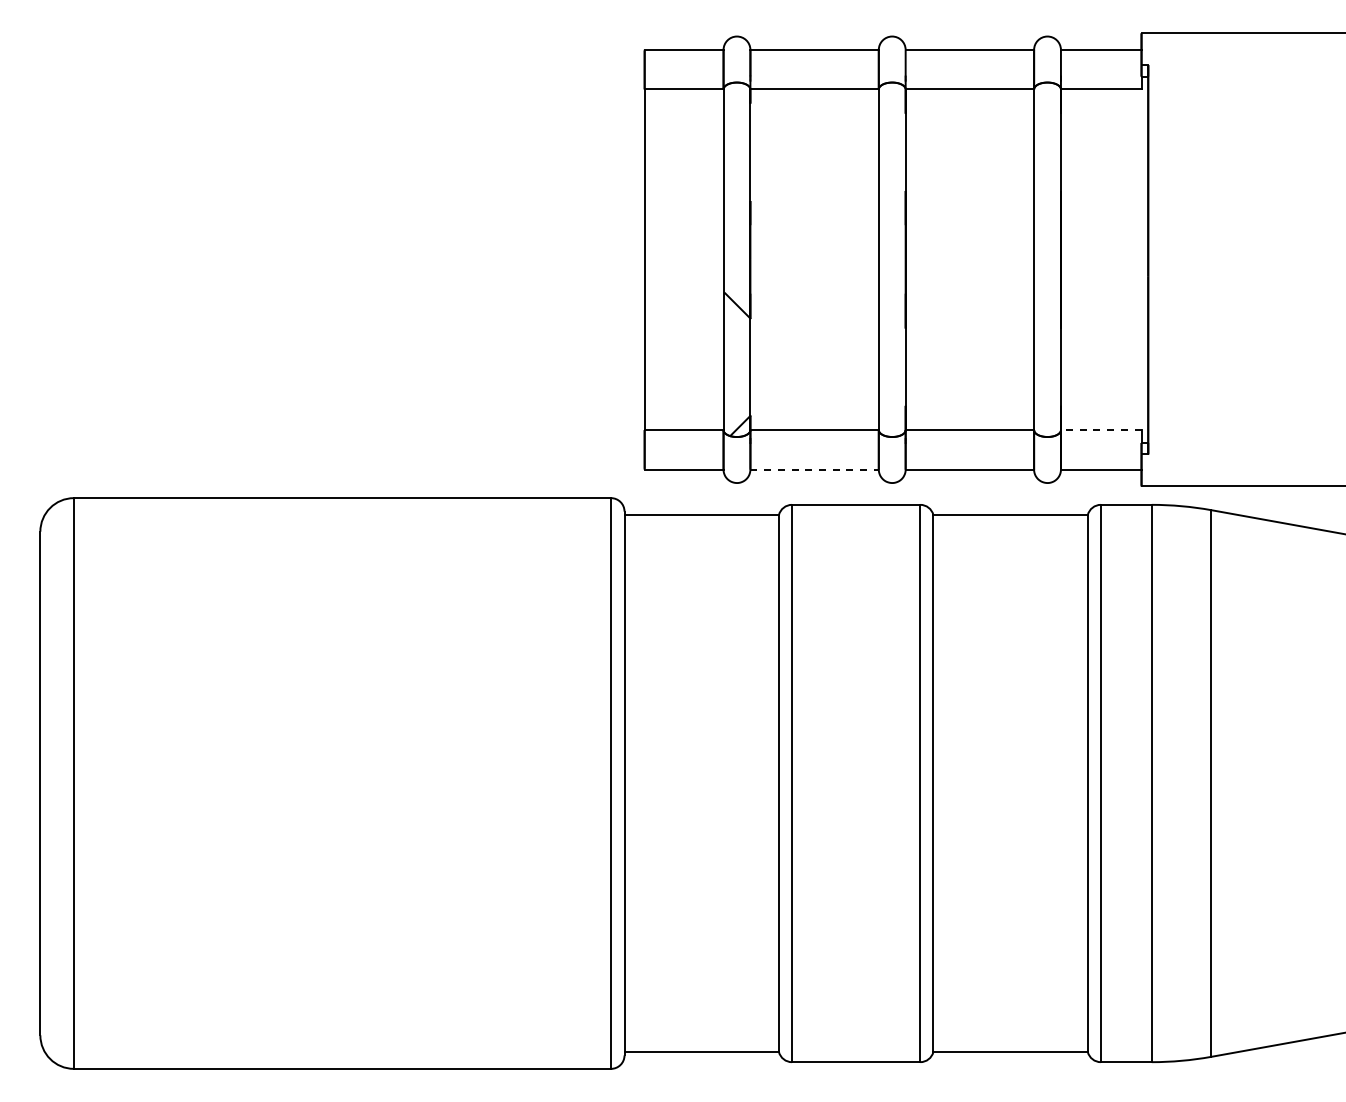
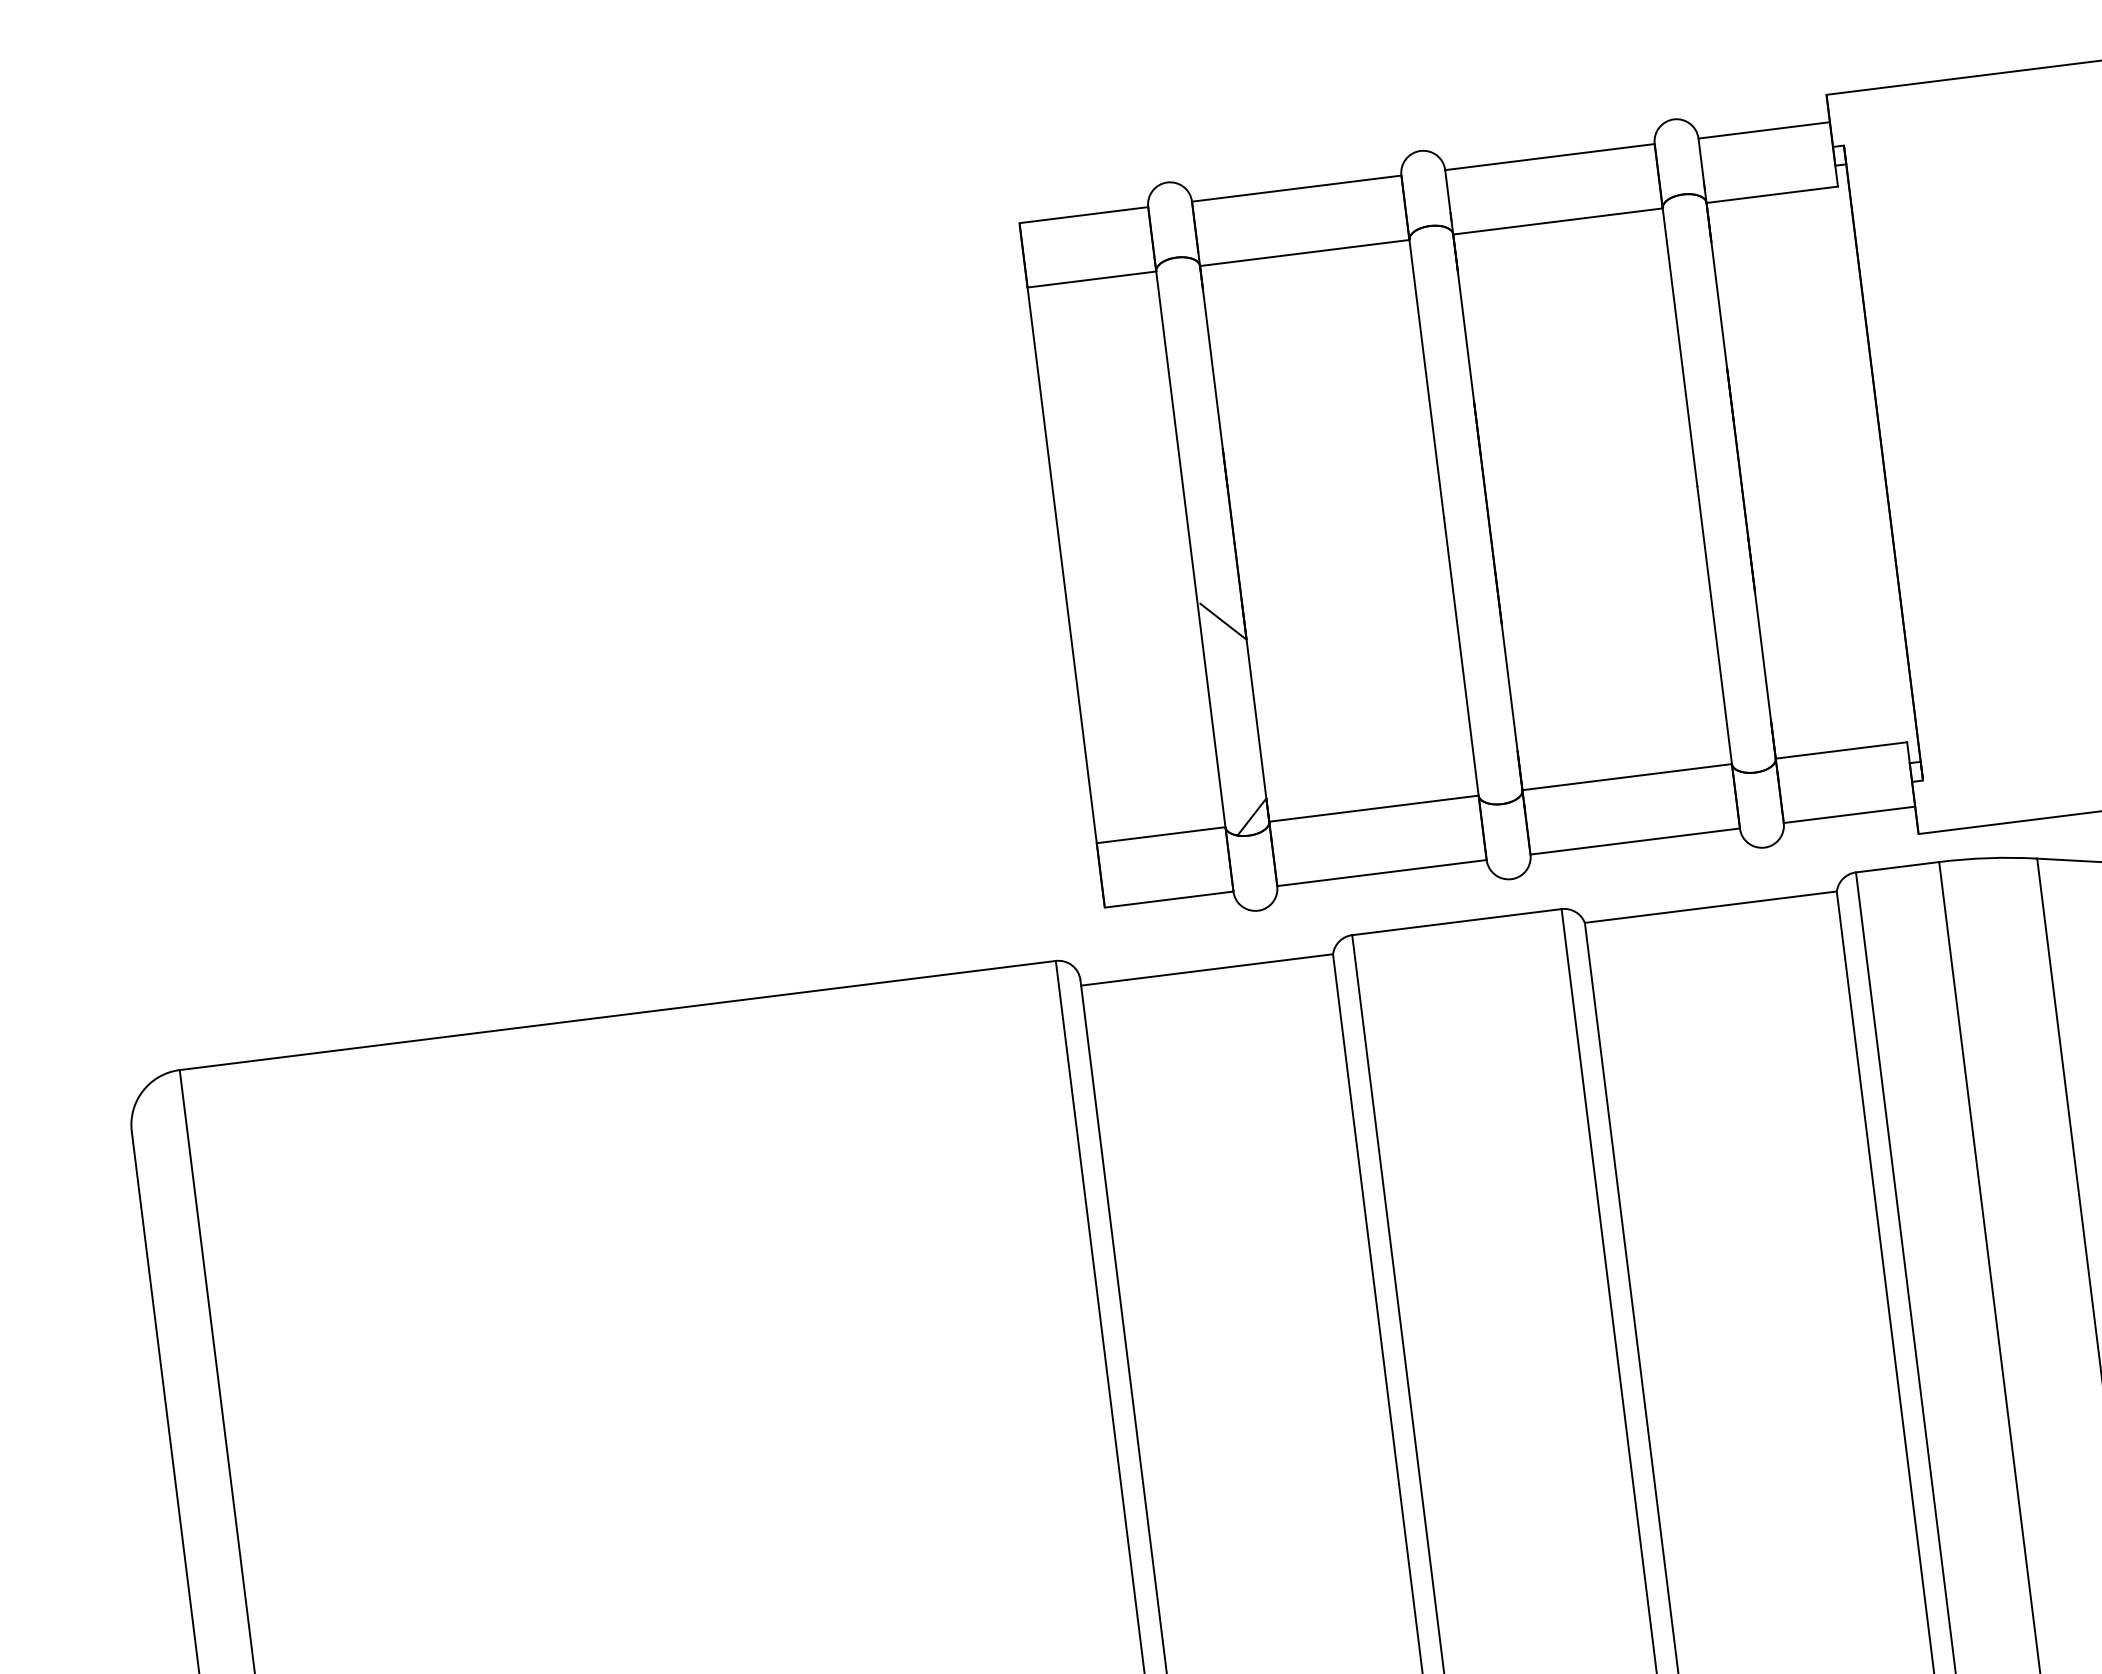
line: (1100, 430) -> (1840, 751), dashed -> solid
line: (815, 469) -> (1383, 872), dashed -> solid

